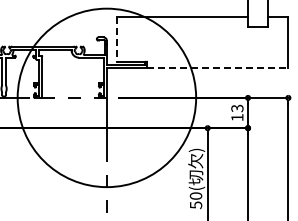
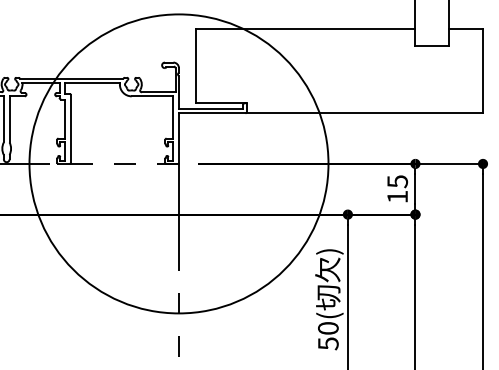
line: (117, 39) -> (196, 66), dashed -> solid
line: (217, 67) -> (364, 112), dashed -> solid
text: (236, 107) -> (396, 179), 13 -> 15

